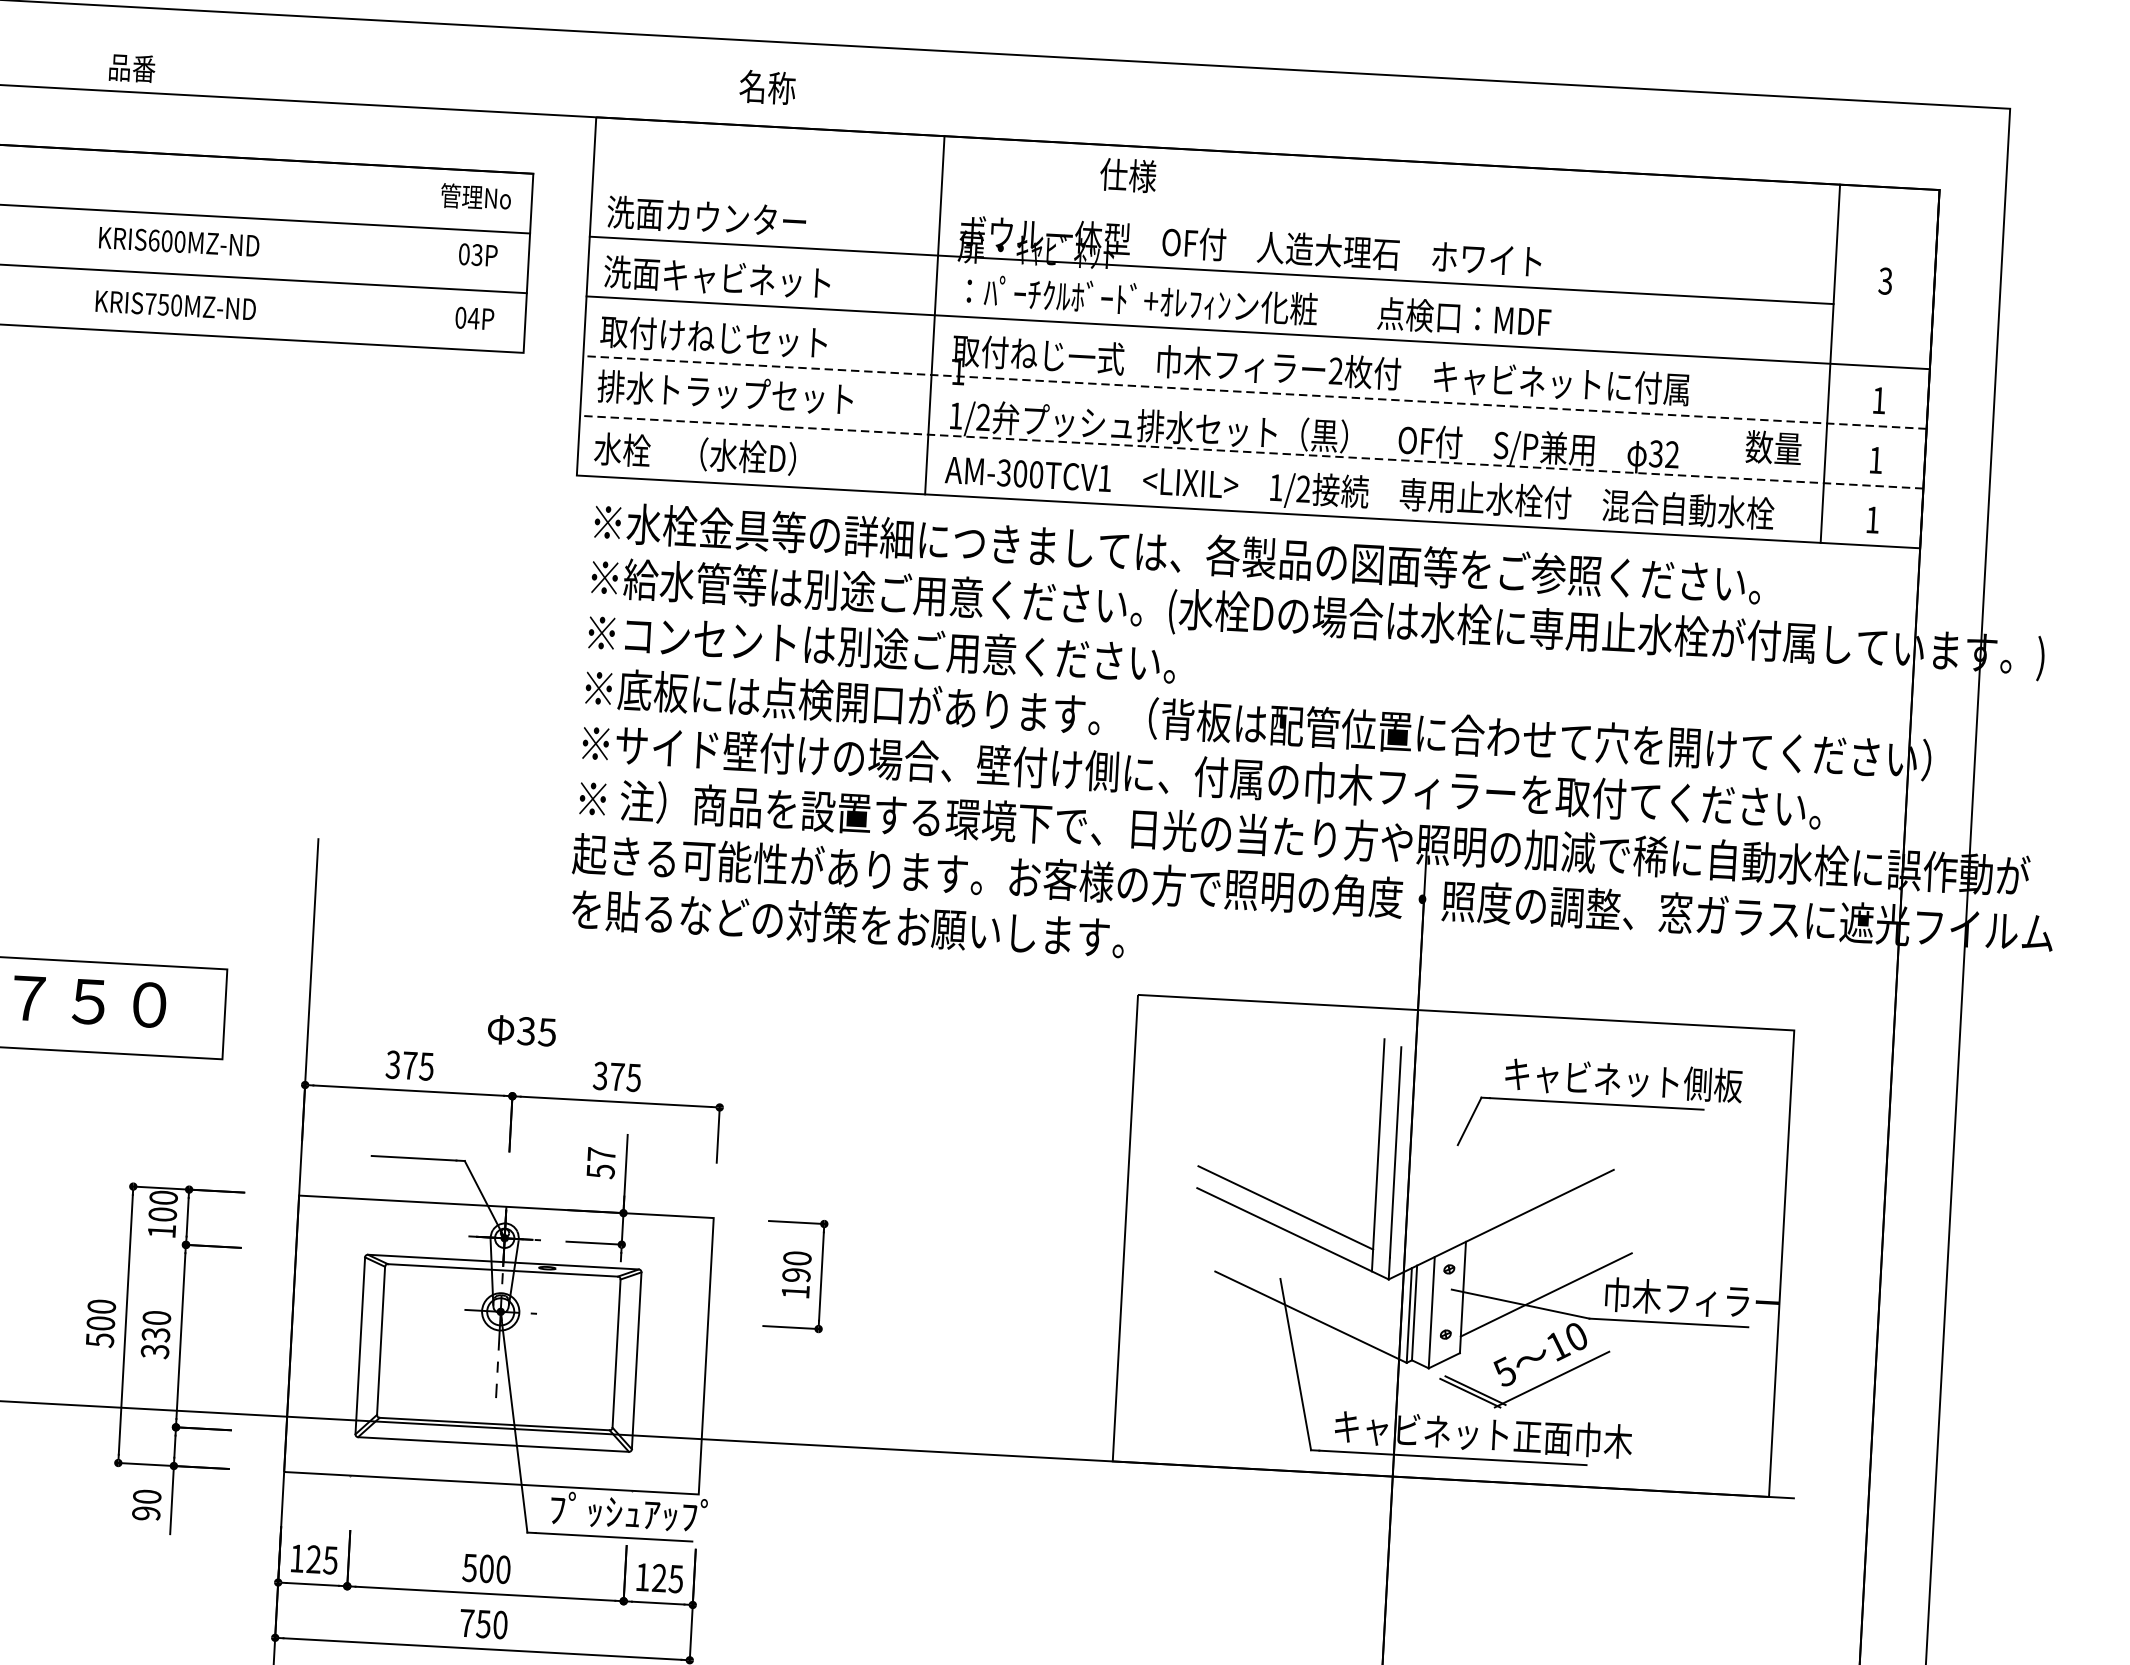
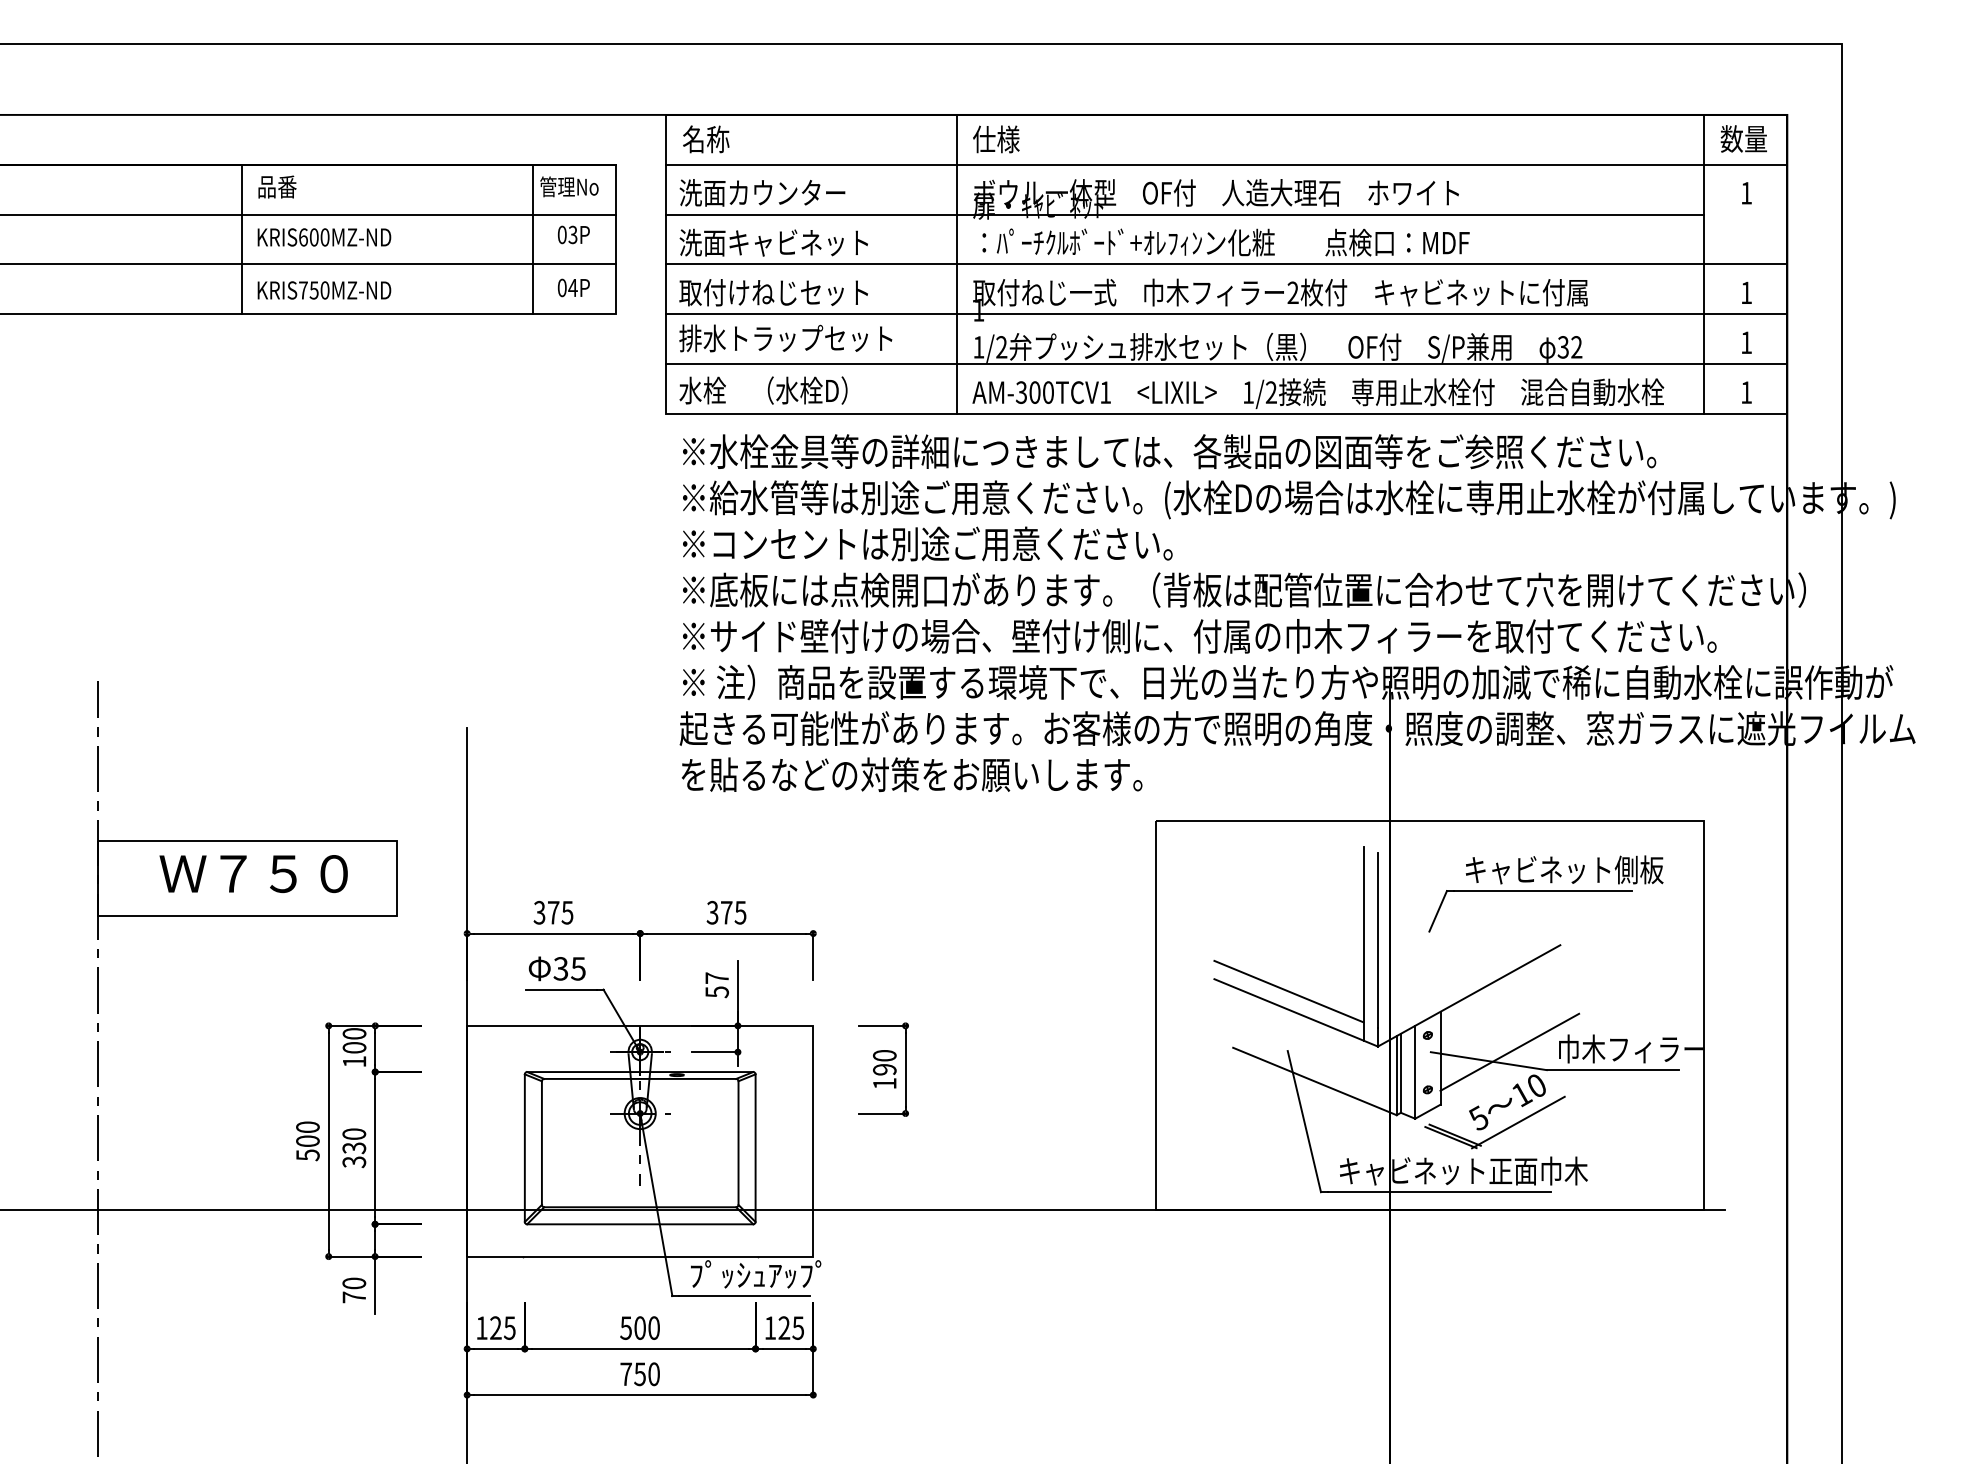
text: (132, 67) -> (277, 186), moved
text: (767, 87) -> (706, 139), moved
text: (1128, 175) -> (996, 139), moved
line: (1264, 213) -> (1226, 164), added
line: (81, 239) -> (242, 239), added
line: (428, 257) -> (532, 239), added
text: (1884, 280) -> (1745, 192), 3 -> 1
line: (1254, 392) -> (1226, 314), dashed -> solid
text: (1773, 447) -> (1743, 138), moved
line: (1251, 452) -> (1226, 364), dashed -> solid
text: (521, 1030) -> (556, 968), moved
text: (146, 1513) -> (354, 1297), 90 -> 70

